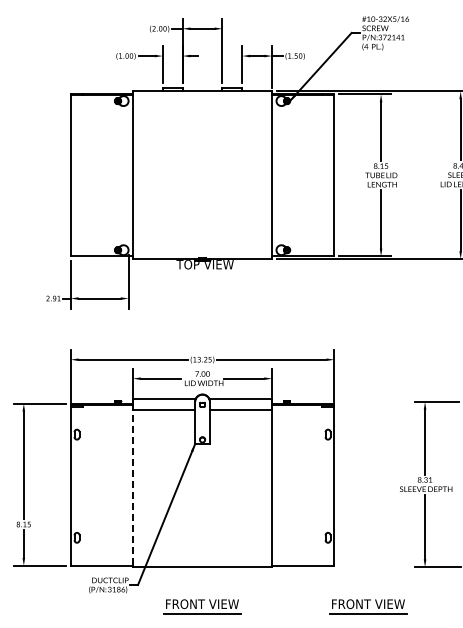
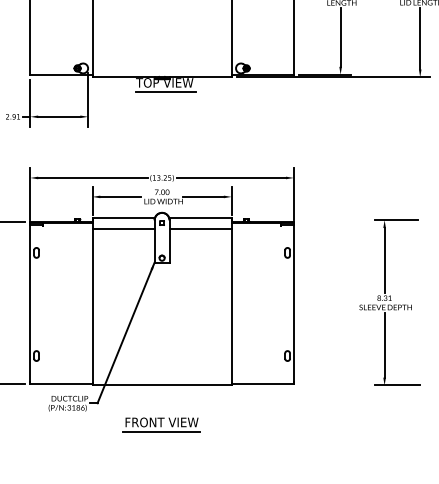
line: (206, 274) -> (166, 92), added
line: (132, 487) -> (92, 305), dashed -> solid
part: (368, 606) -> (328, 424), removed

